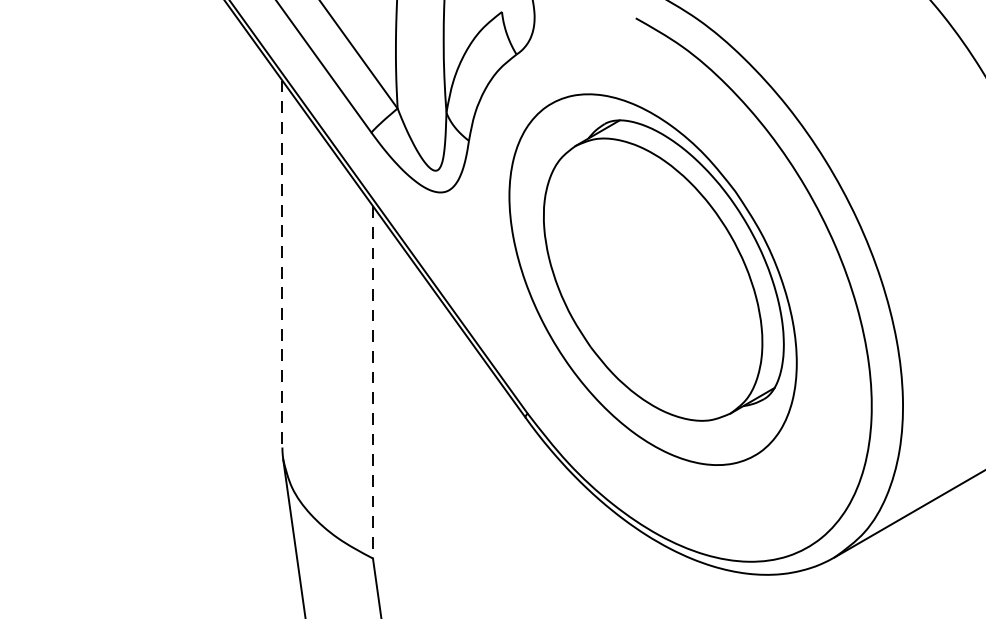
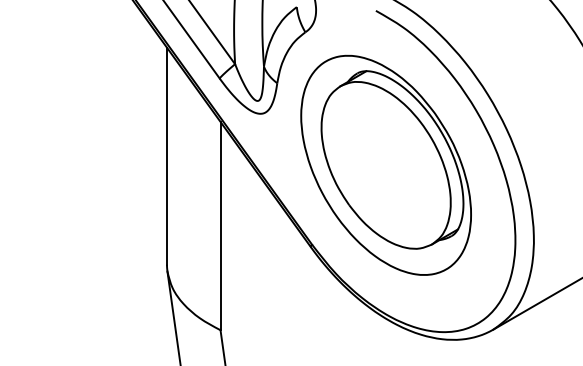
line: (283, 264) -> (167, 156), dashed -> solid
line: (372, 383) -> (220, 226), dashed -> solid

